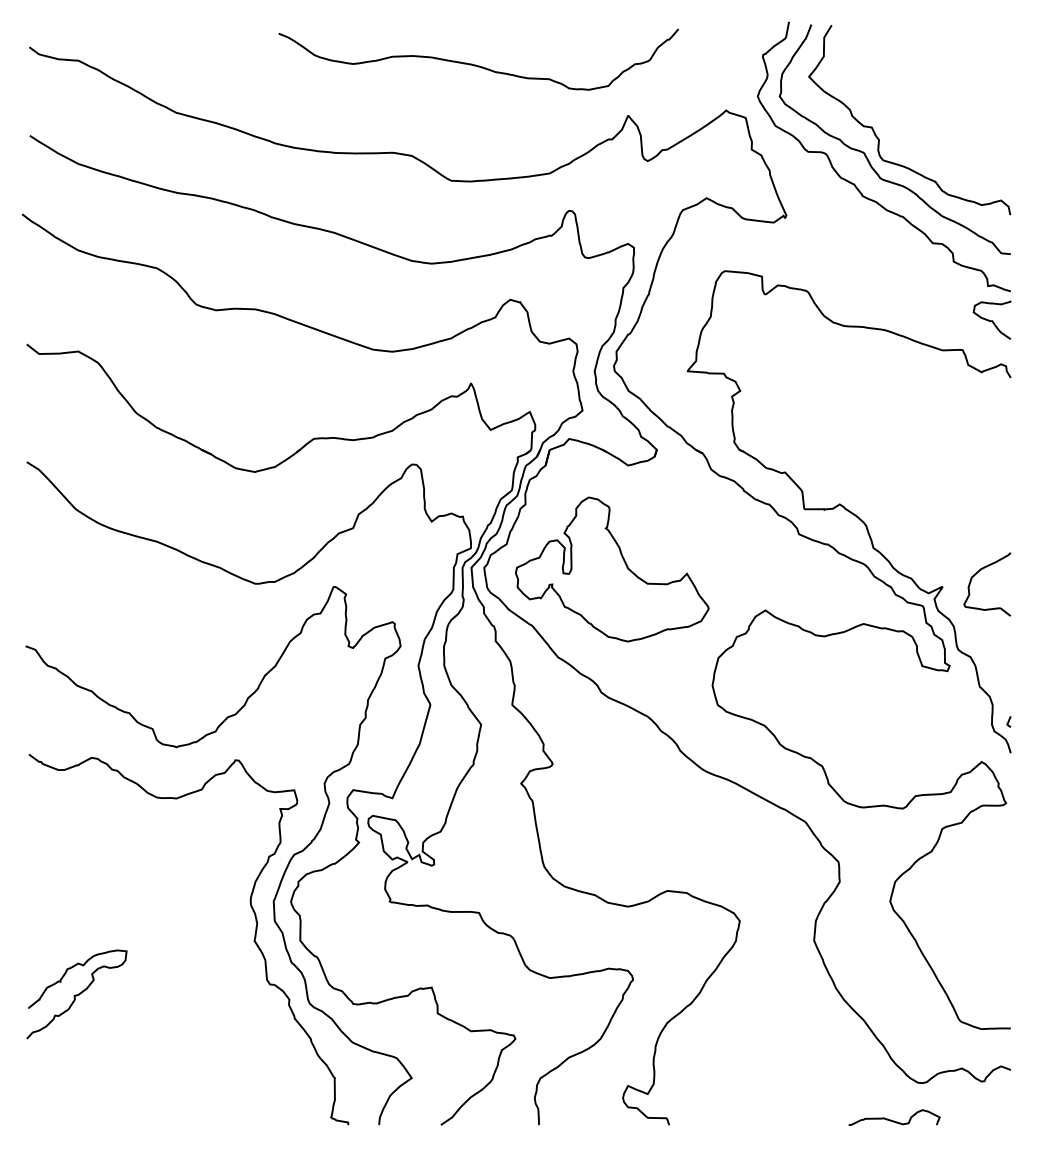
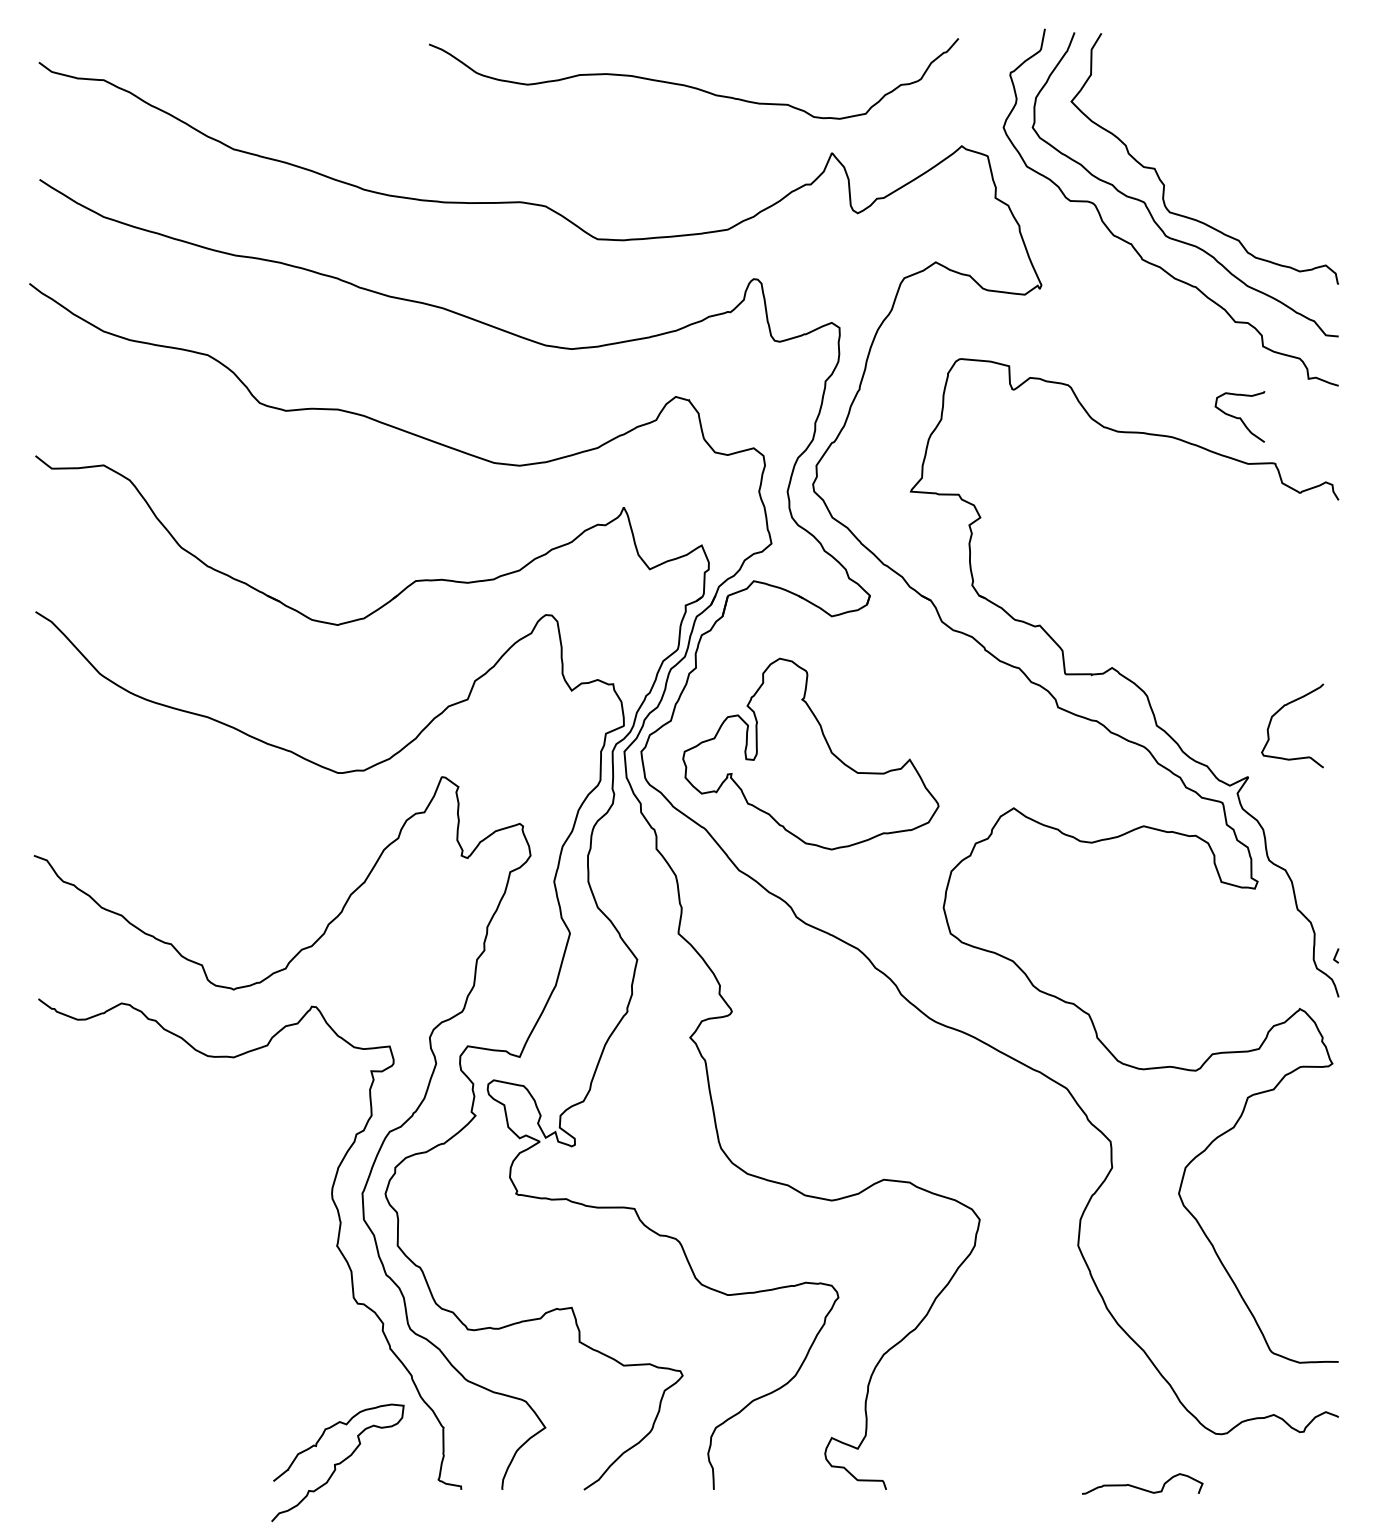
curve: (478, 65) -> (693, 86), moved
curve: (991, 320) -> (1239, 417), moved
curve: (977, 573) -> (1279, 711), moved
curve: (76, 994) -> (337, 1463), moved
curve: (892, 1120) -> (1140, 1487), moved

